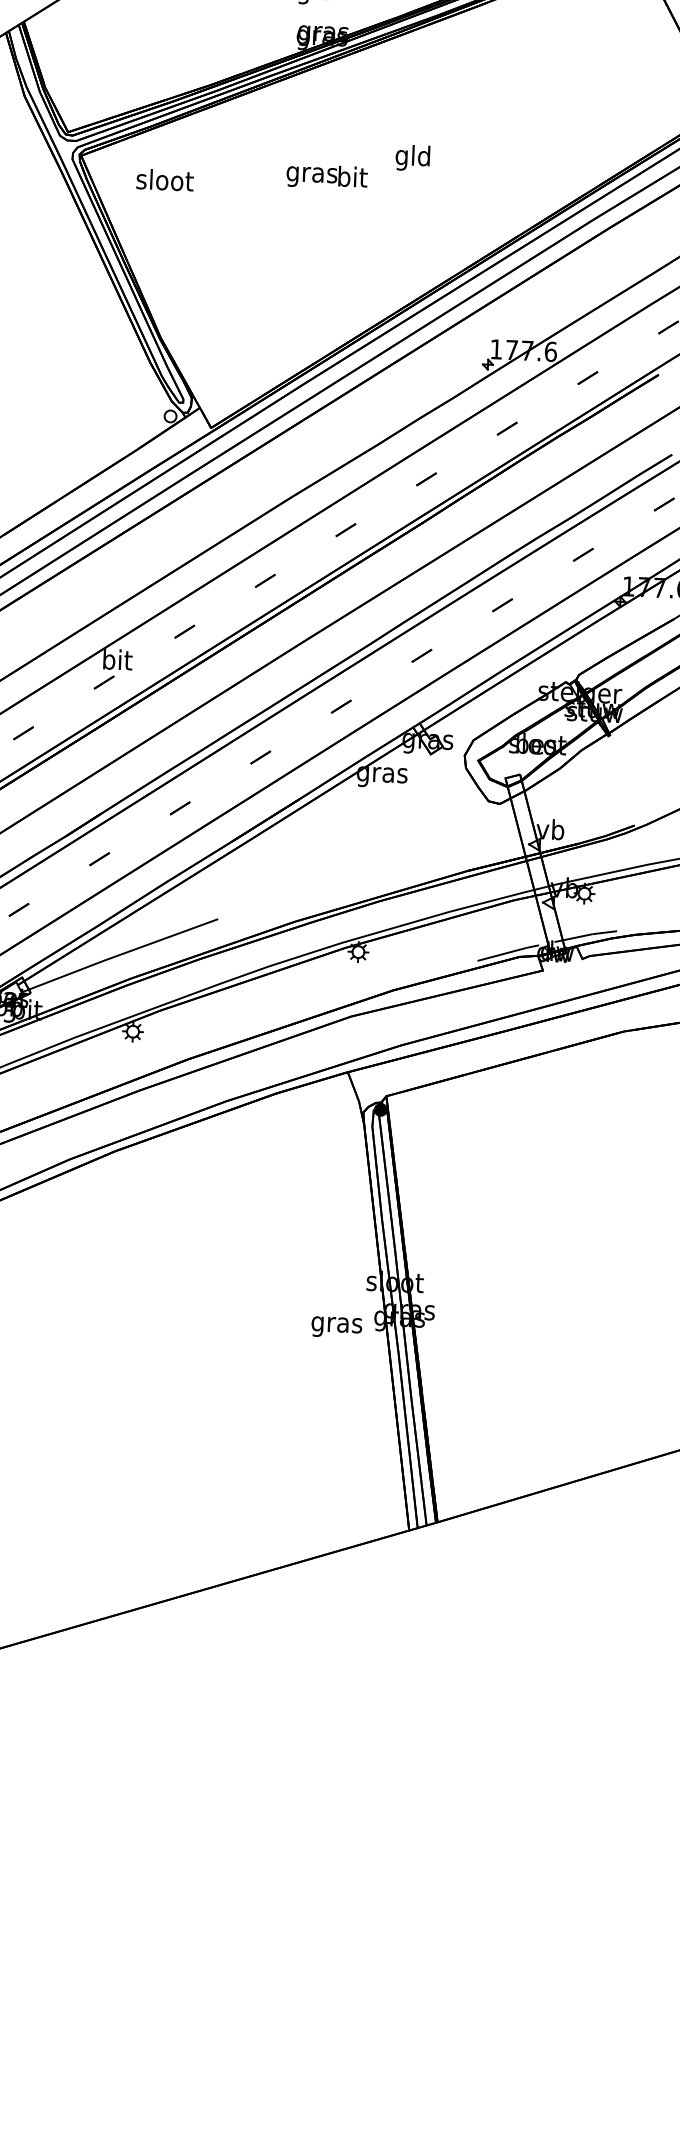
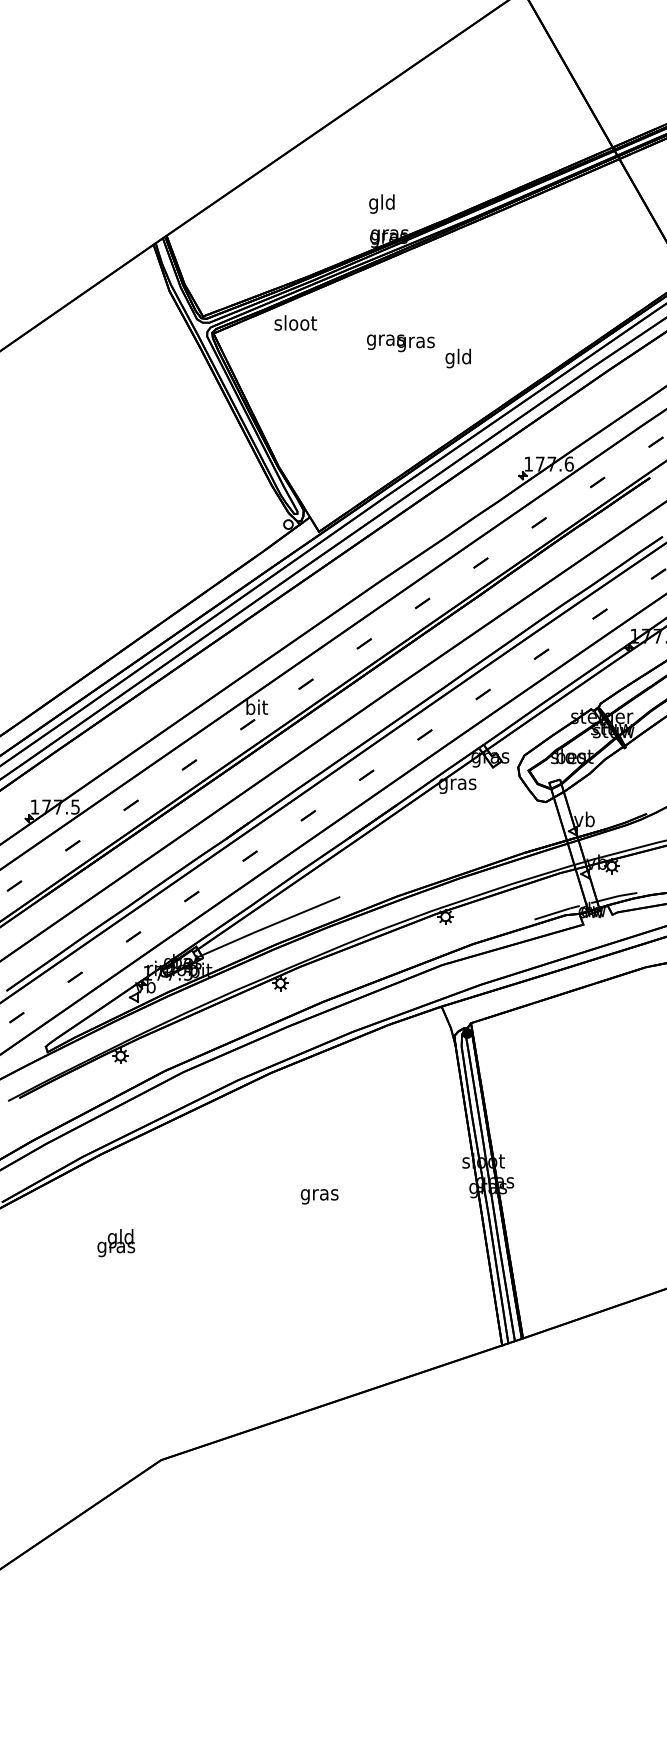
text: (411, 157) -> (457, 358), moved
text: (164, 179) -> (295, 322), moved
text: (351, 179) -> (415, 342), bit -> gras
text: (336, 1327) -> (319, 1196), moved

